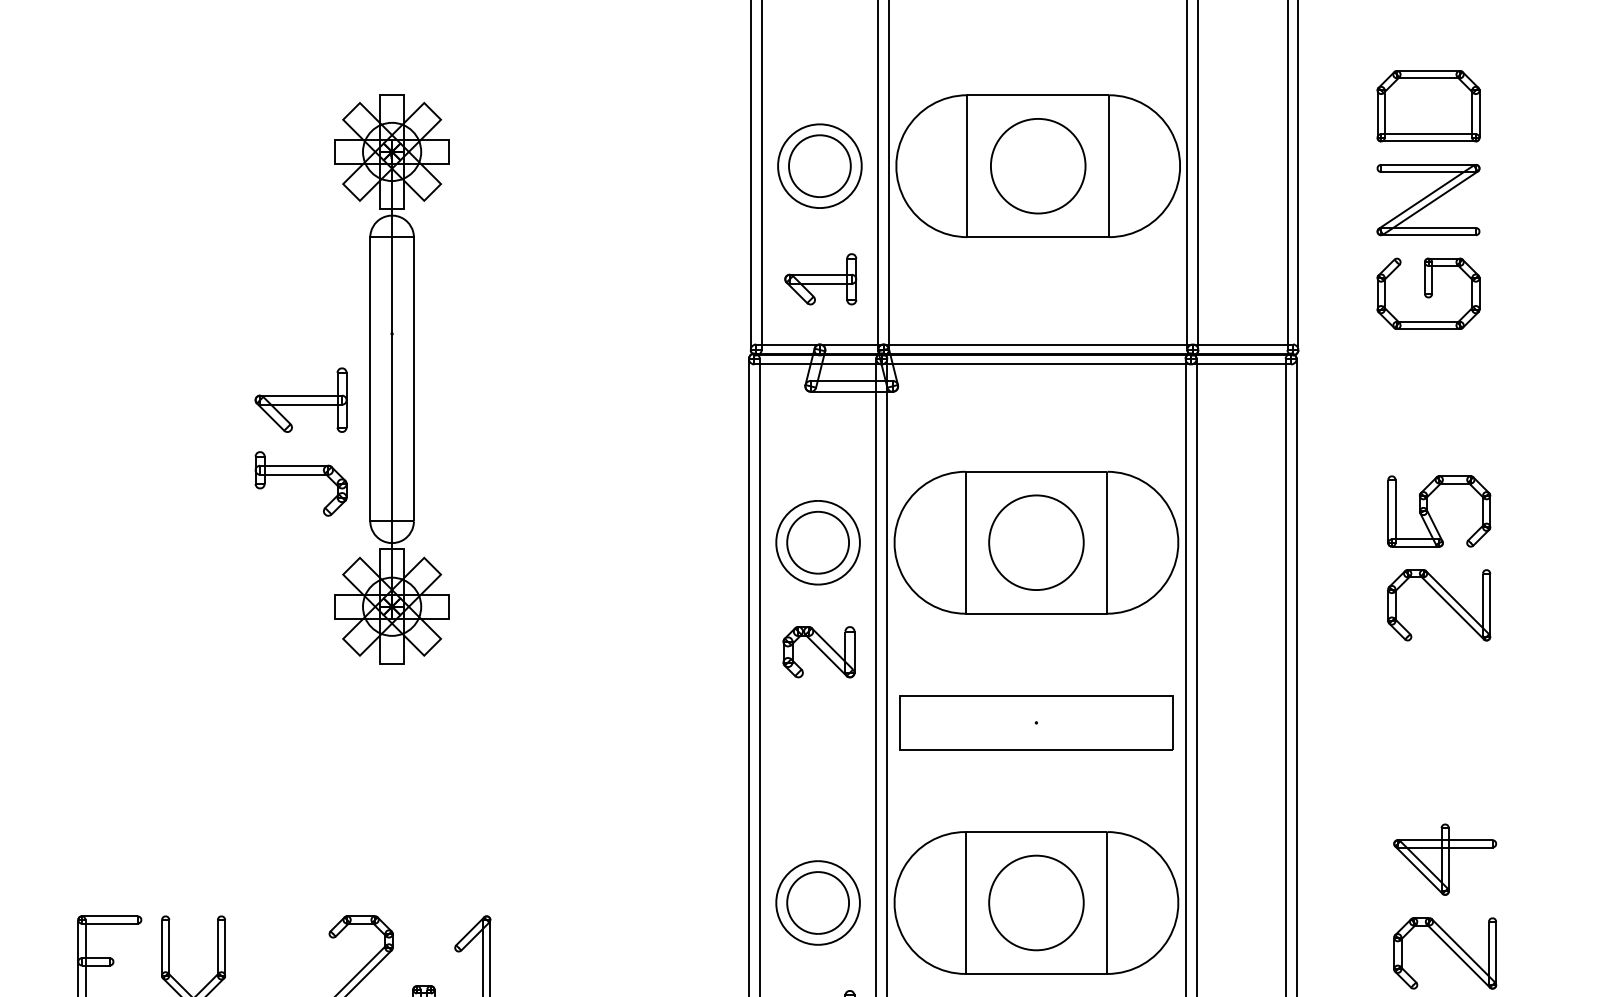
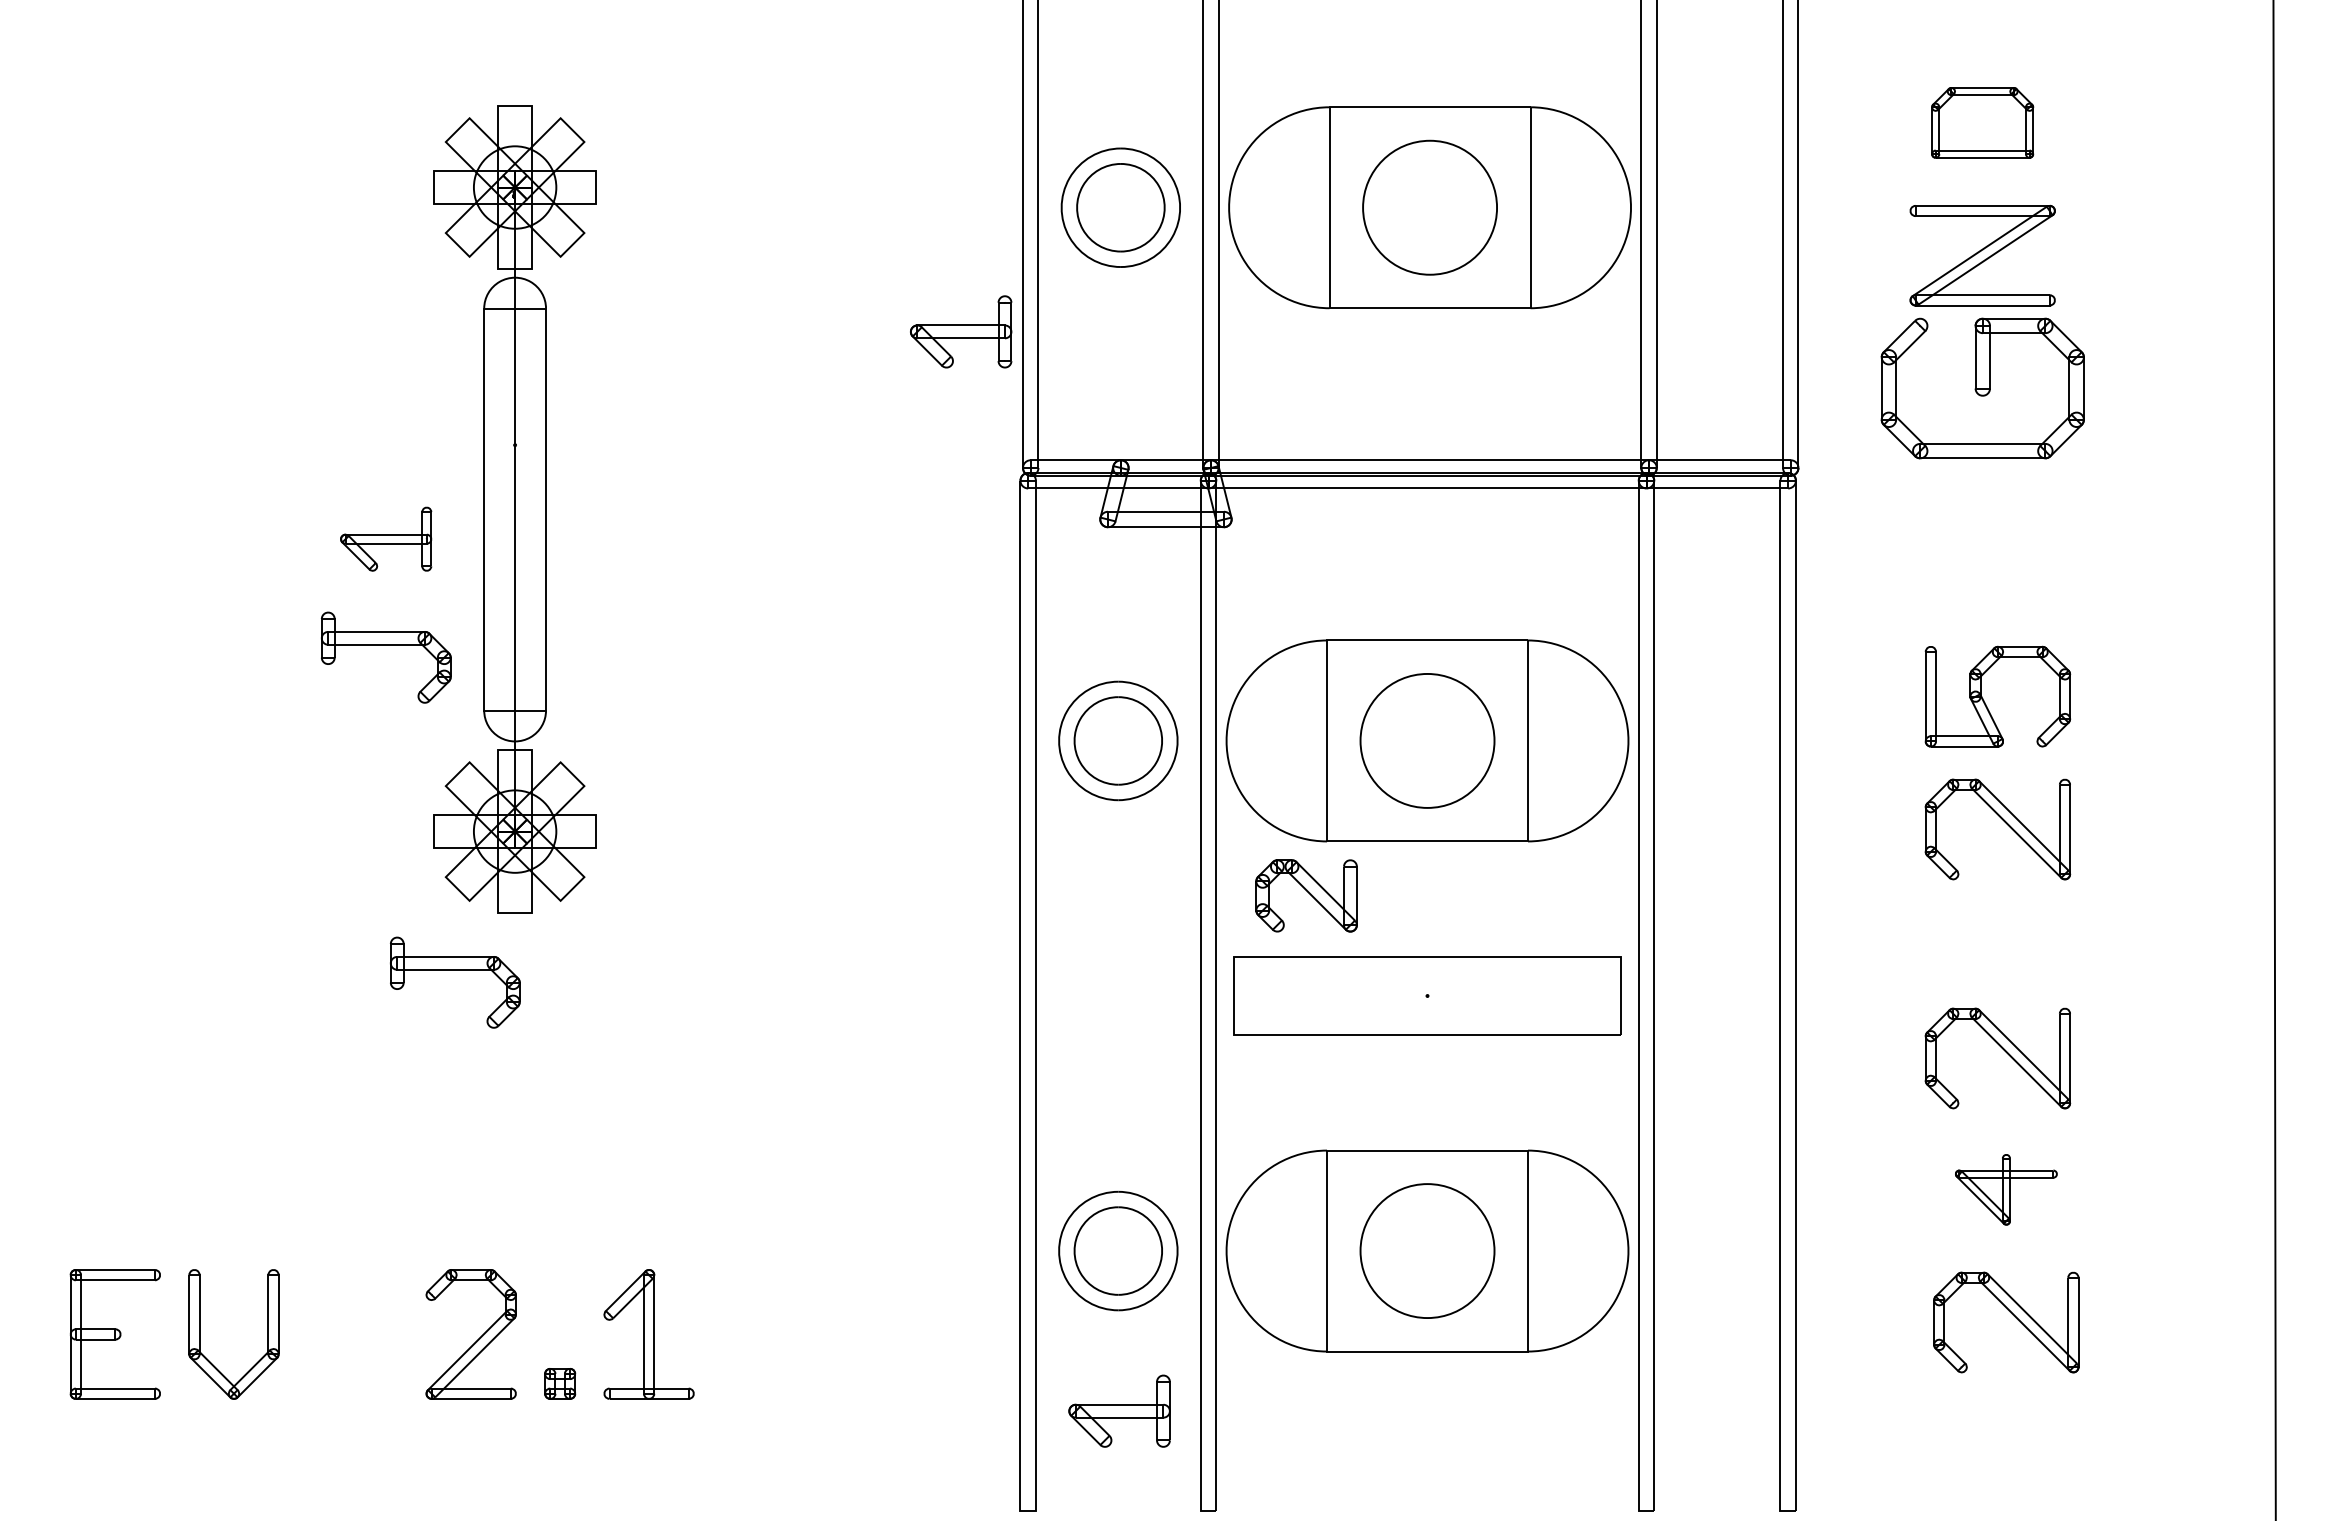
part: (1428, 106) -> (1982, 122), size x0.7
part: (821, 279) -> (961, 331), moved
part: (1428, 293) -> (1982, 388), size x1.4
part: (300, 400) -> (385, 539), size x0.7
part: (818, 651) -> (1306, 895), moved
part: (350, 704) -> (455, 970), added
part: (1443, 762) -> (2004, 1051), added
part: (1445, 859) -> (2006, 1189), size x0.7

